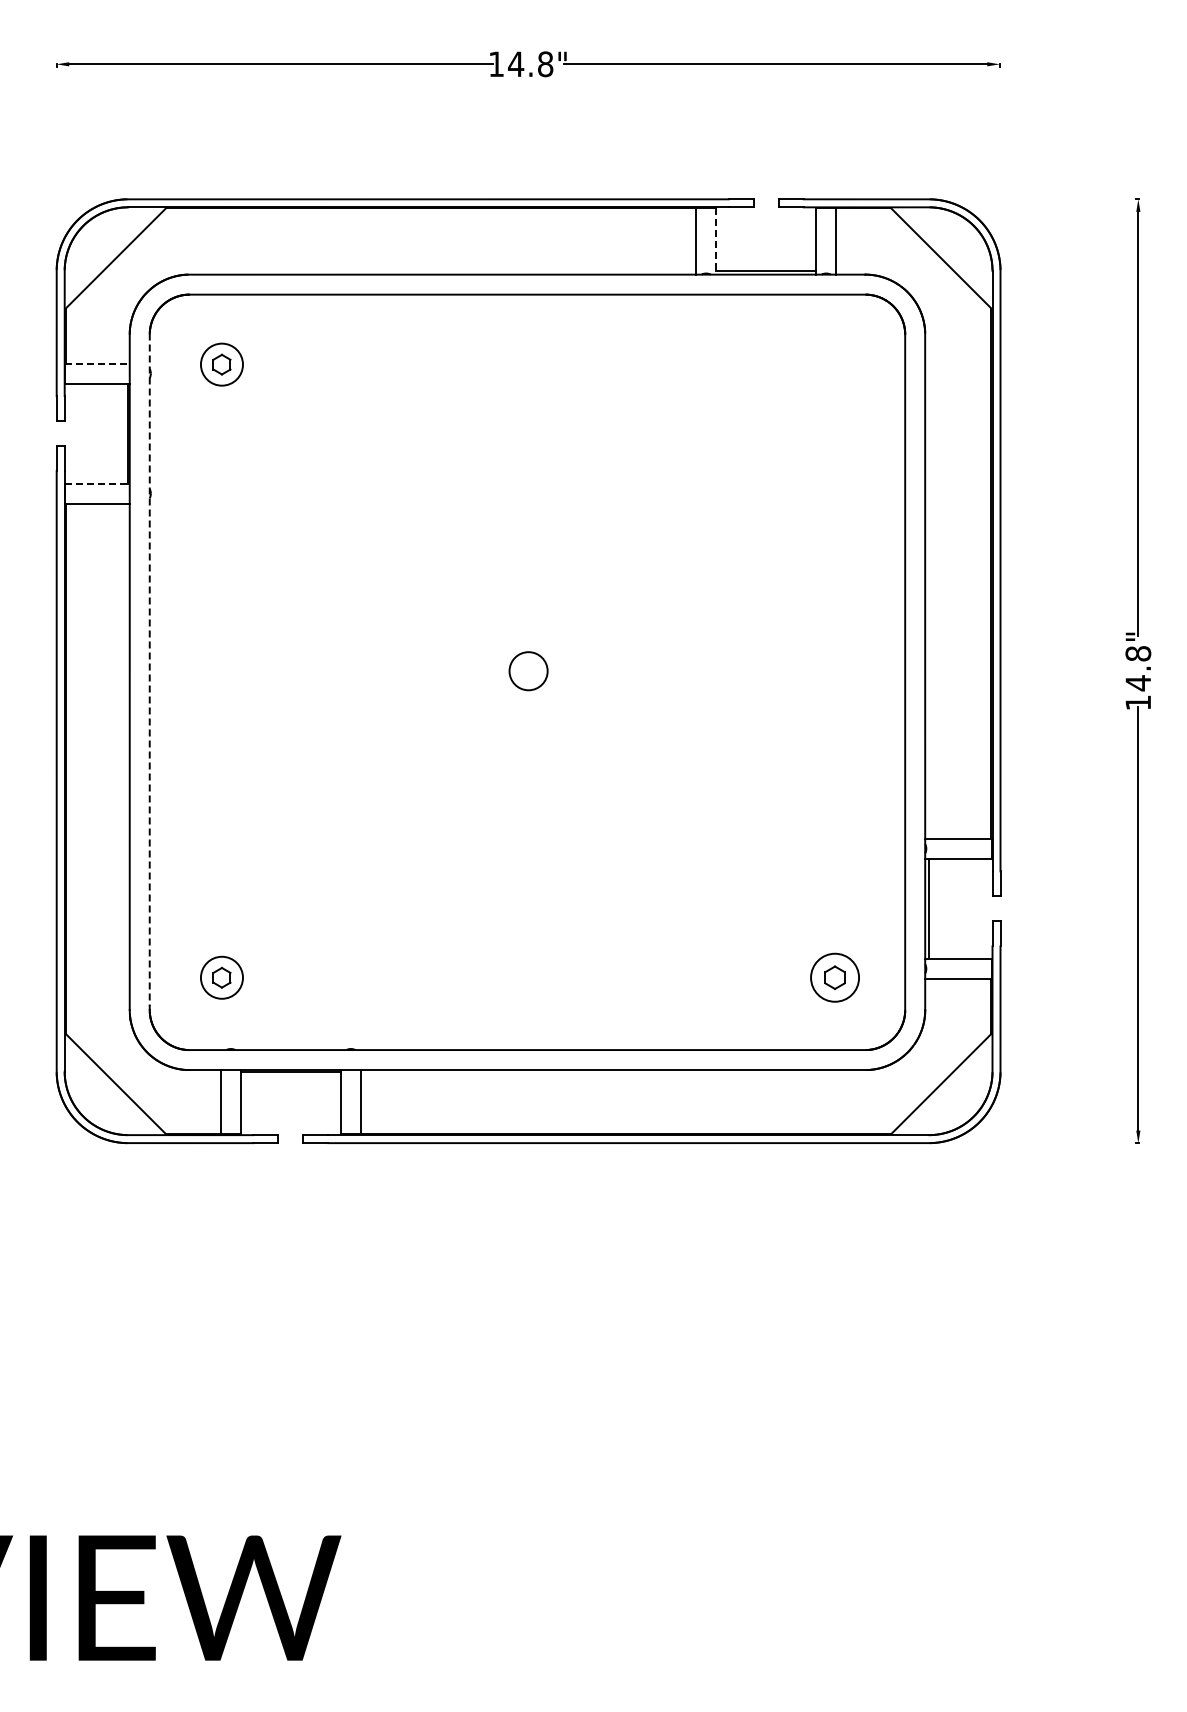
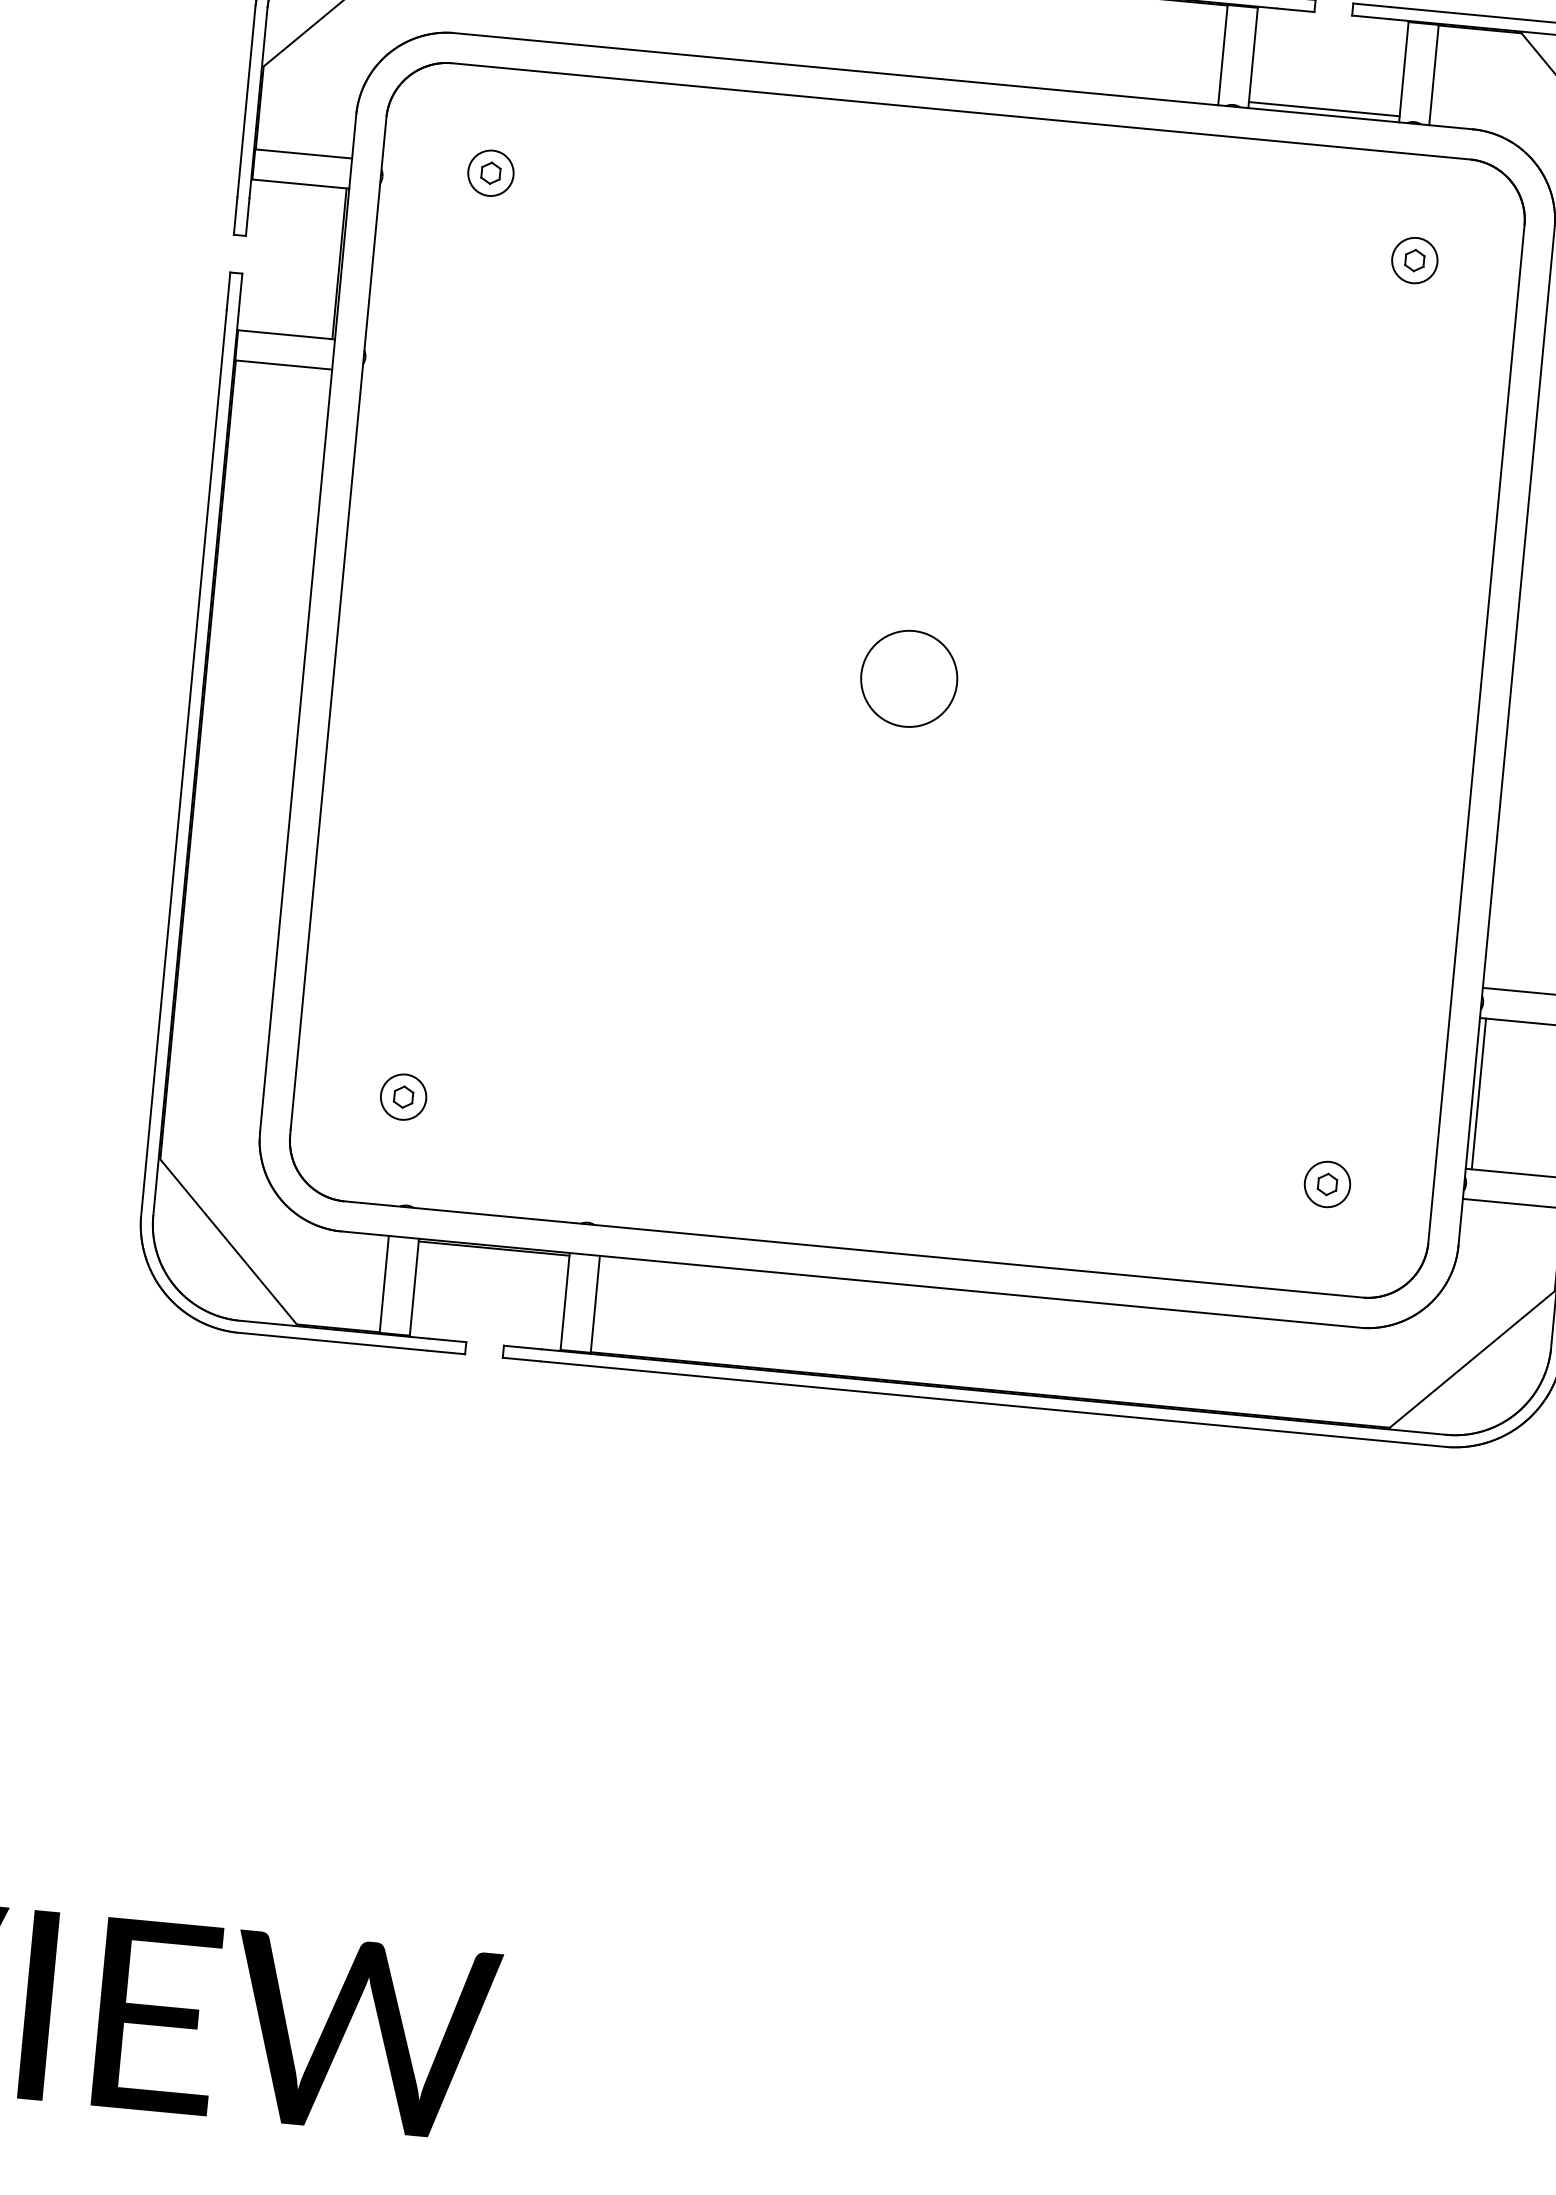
line: (716, 241) -> (1253, 58), dashed -> solid
line: (98, 363) -> (305, 154), dashed -> solid
part: (221, 364) -> (490, 173), size x0.71
part: (835, 364) -> (1415, 260), added
line: (98, 483) -> (287, 334), dashed -> solid
line: (149, 670) -> (338, 623), dashed -> solid
circle: (528, 671) -> (909, 679), size x1.67
part: (221, 977) -> (402, 1096), size x0.71
part: (835, 977) -> (1327, 1184), size x0.62

